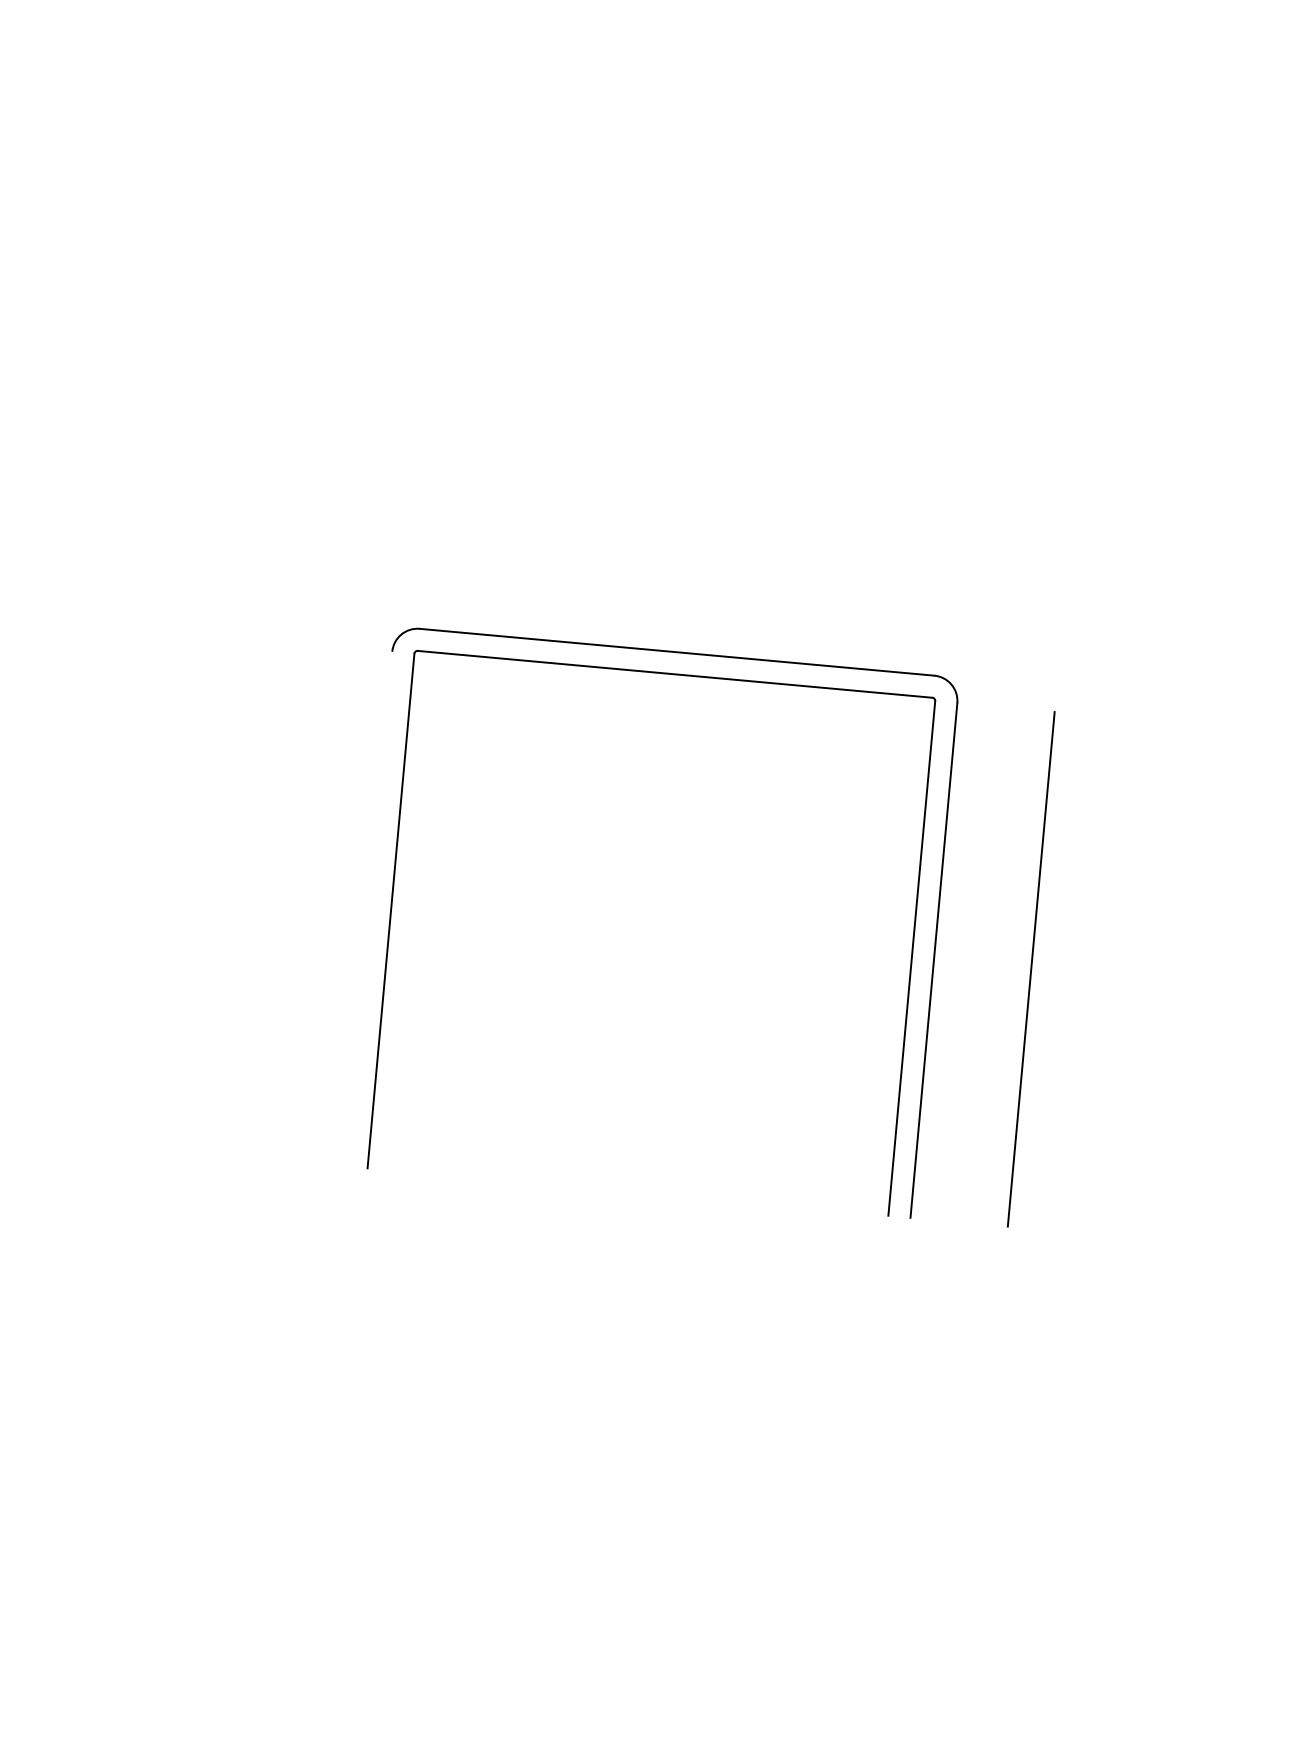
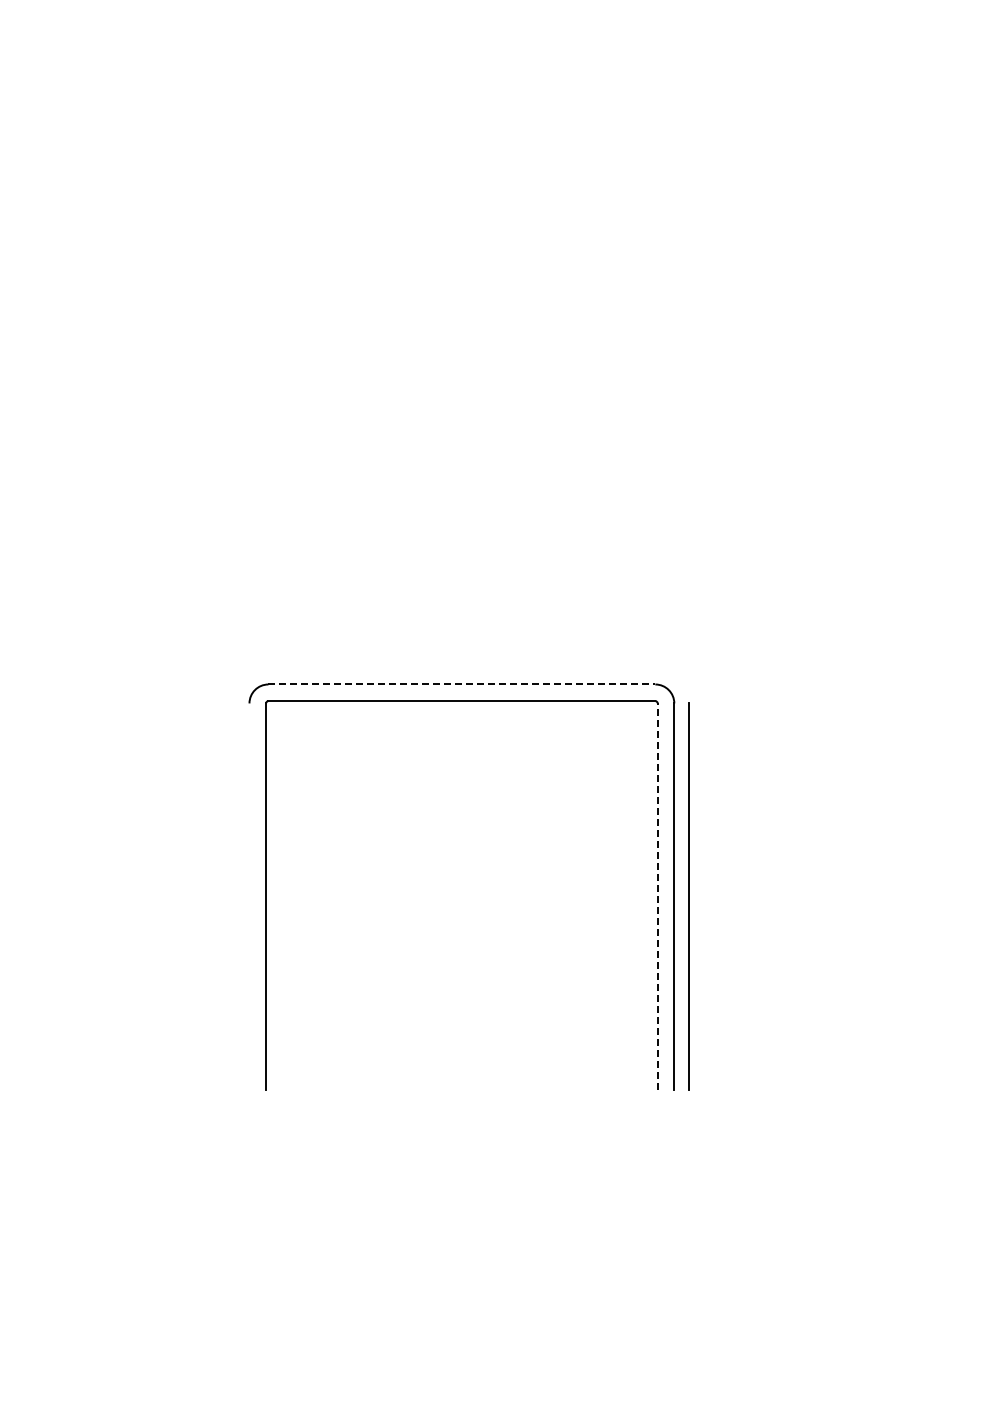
line: (677, 652) -> (462, 684), solid -> dashed
line: (911, 957) -> (657, 896), solid -> dashed
line: (1031, 968) -> (688, 896), moved

